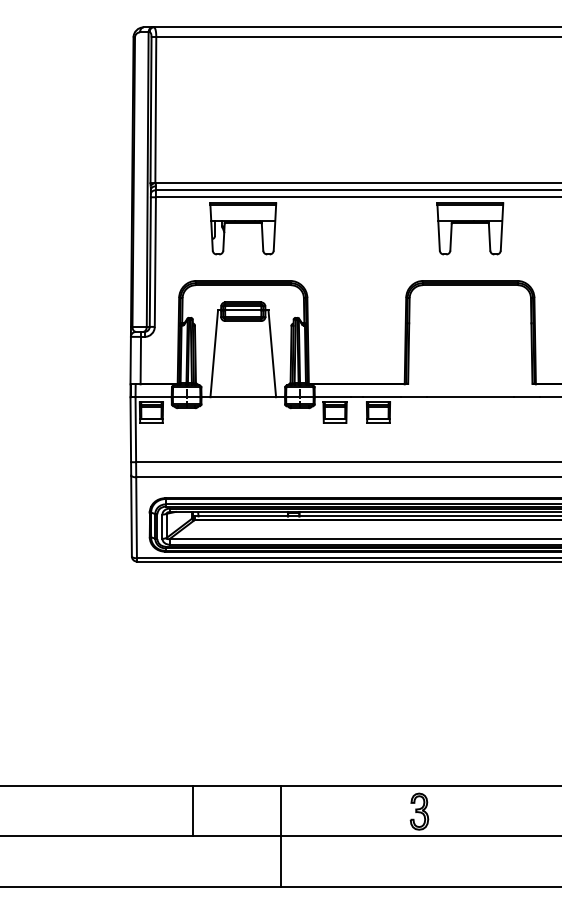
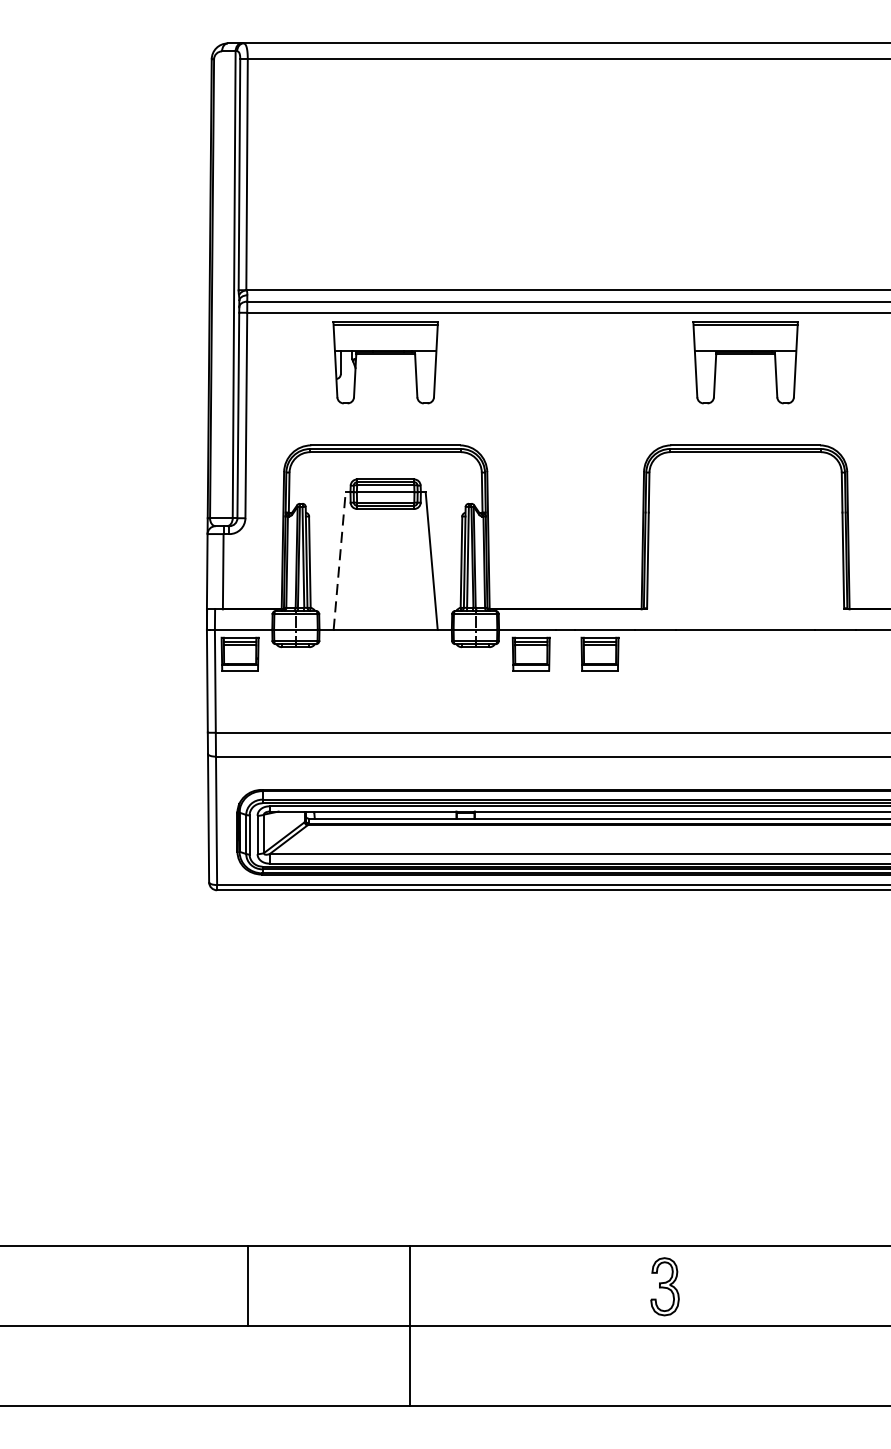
line: (214, 353) -> (340, 560), solid -> dashed
line: (192, 810) -> (248, 1284), moved
line: (280, 835) -> (409, 1324), moved

